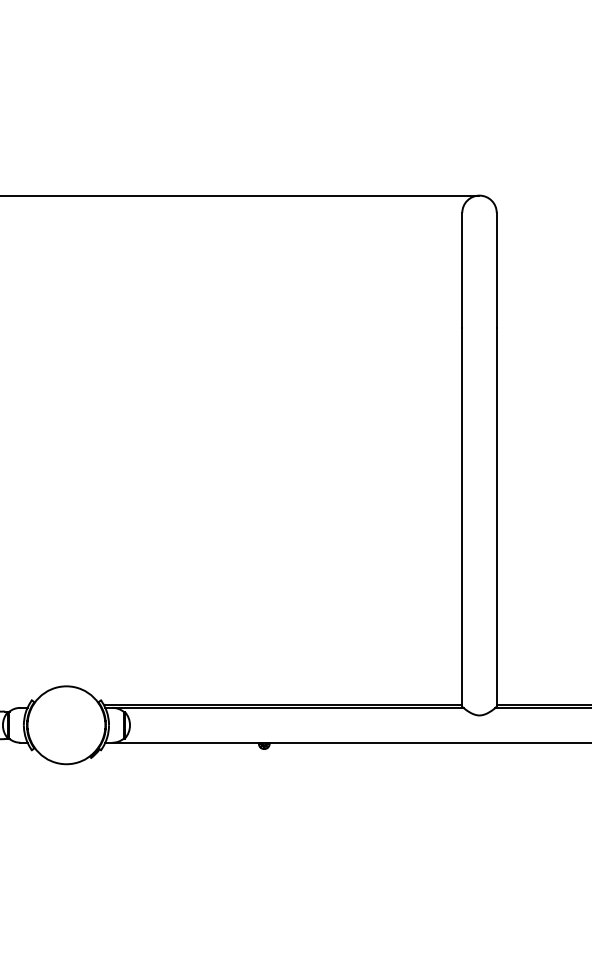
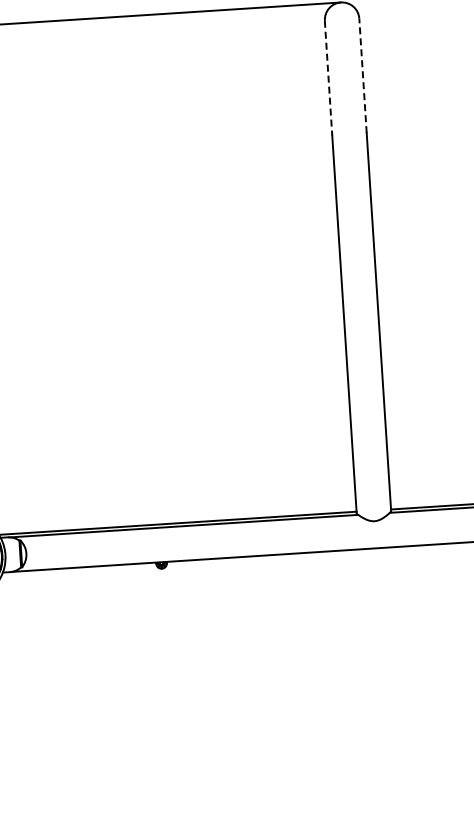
line: (496, 269) -> (362, 75), solid -> dashed
line: (462, 270) -> (328, 78), solid -> dashed

